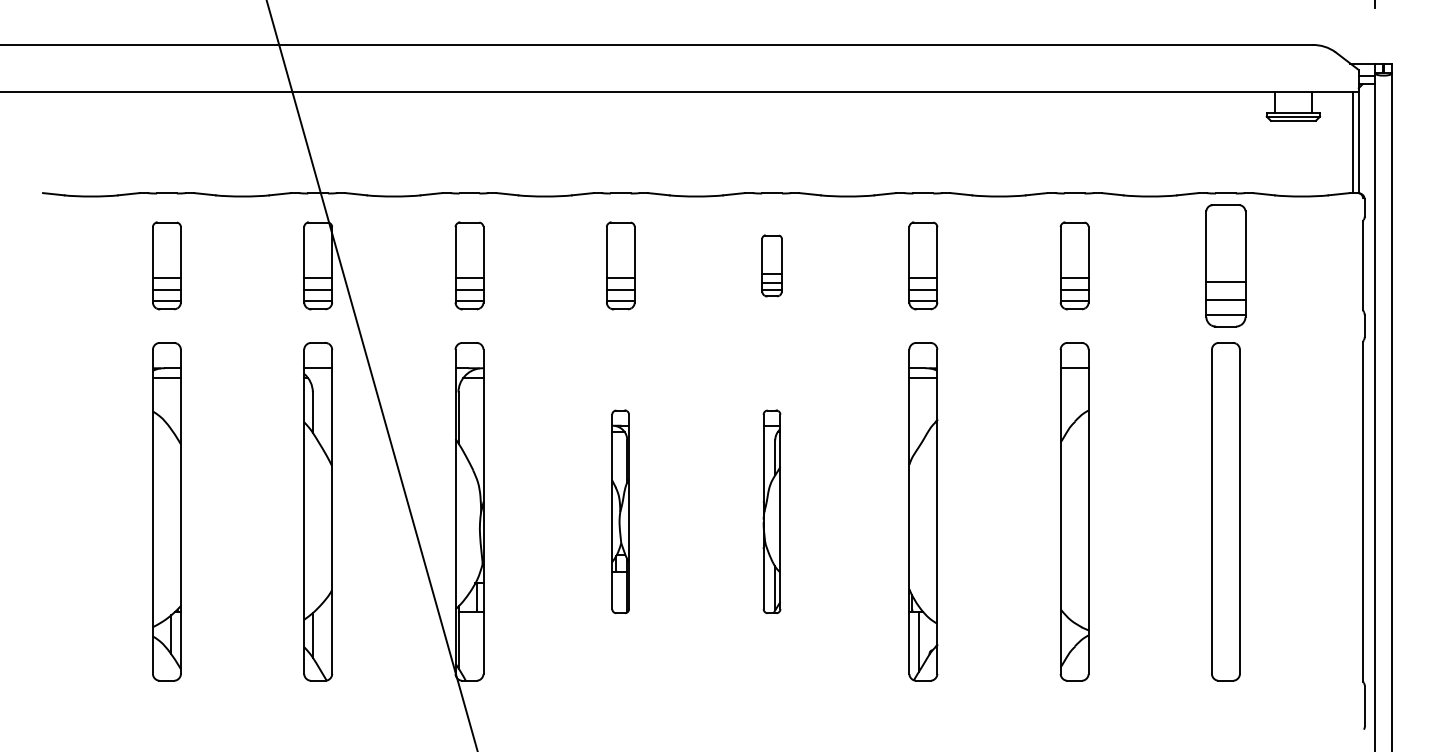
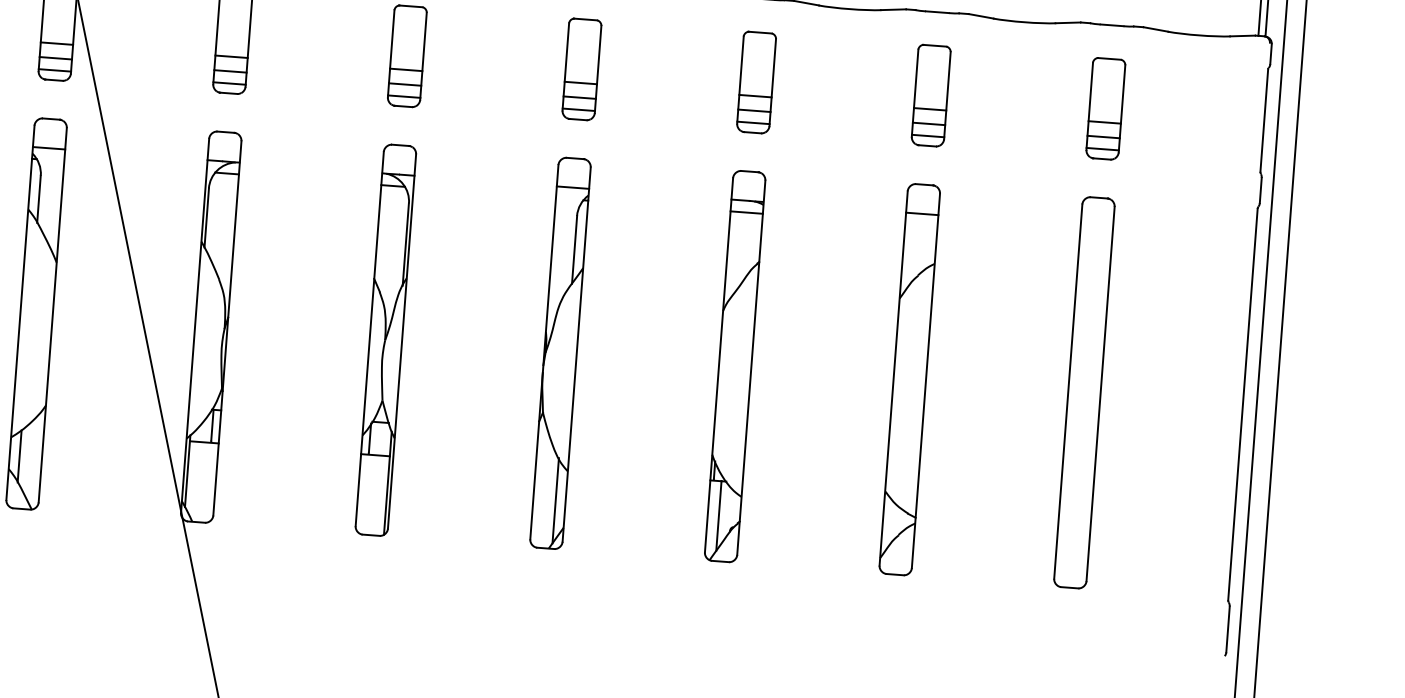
part: (771, 265) -> (581, 69), size x1.43
part: (1225, 265) -> (1105, 108), size x0.71
part: (620, 511) -> (385, 339), size x1.67
part: (771, 511) -> (559, 352), size x1.67

